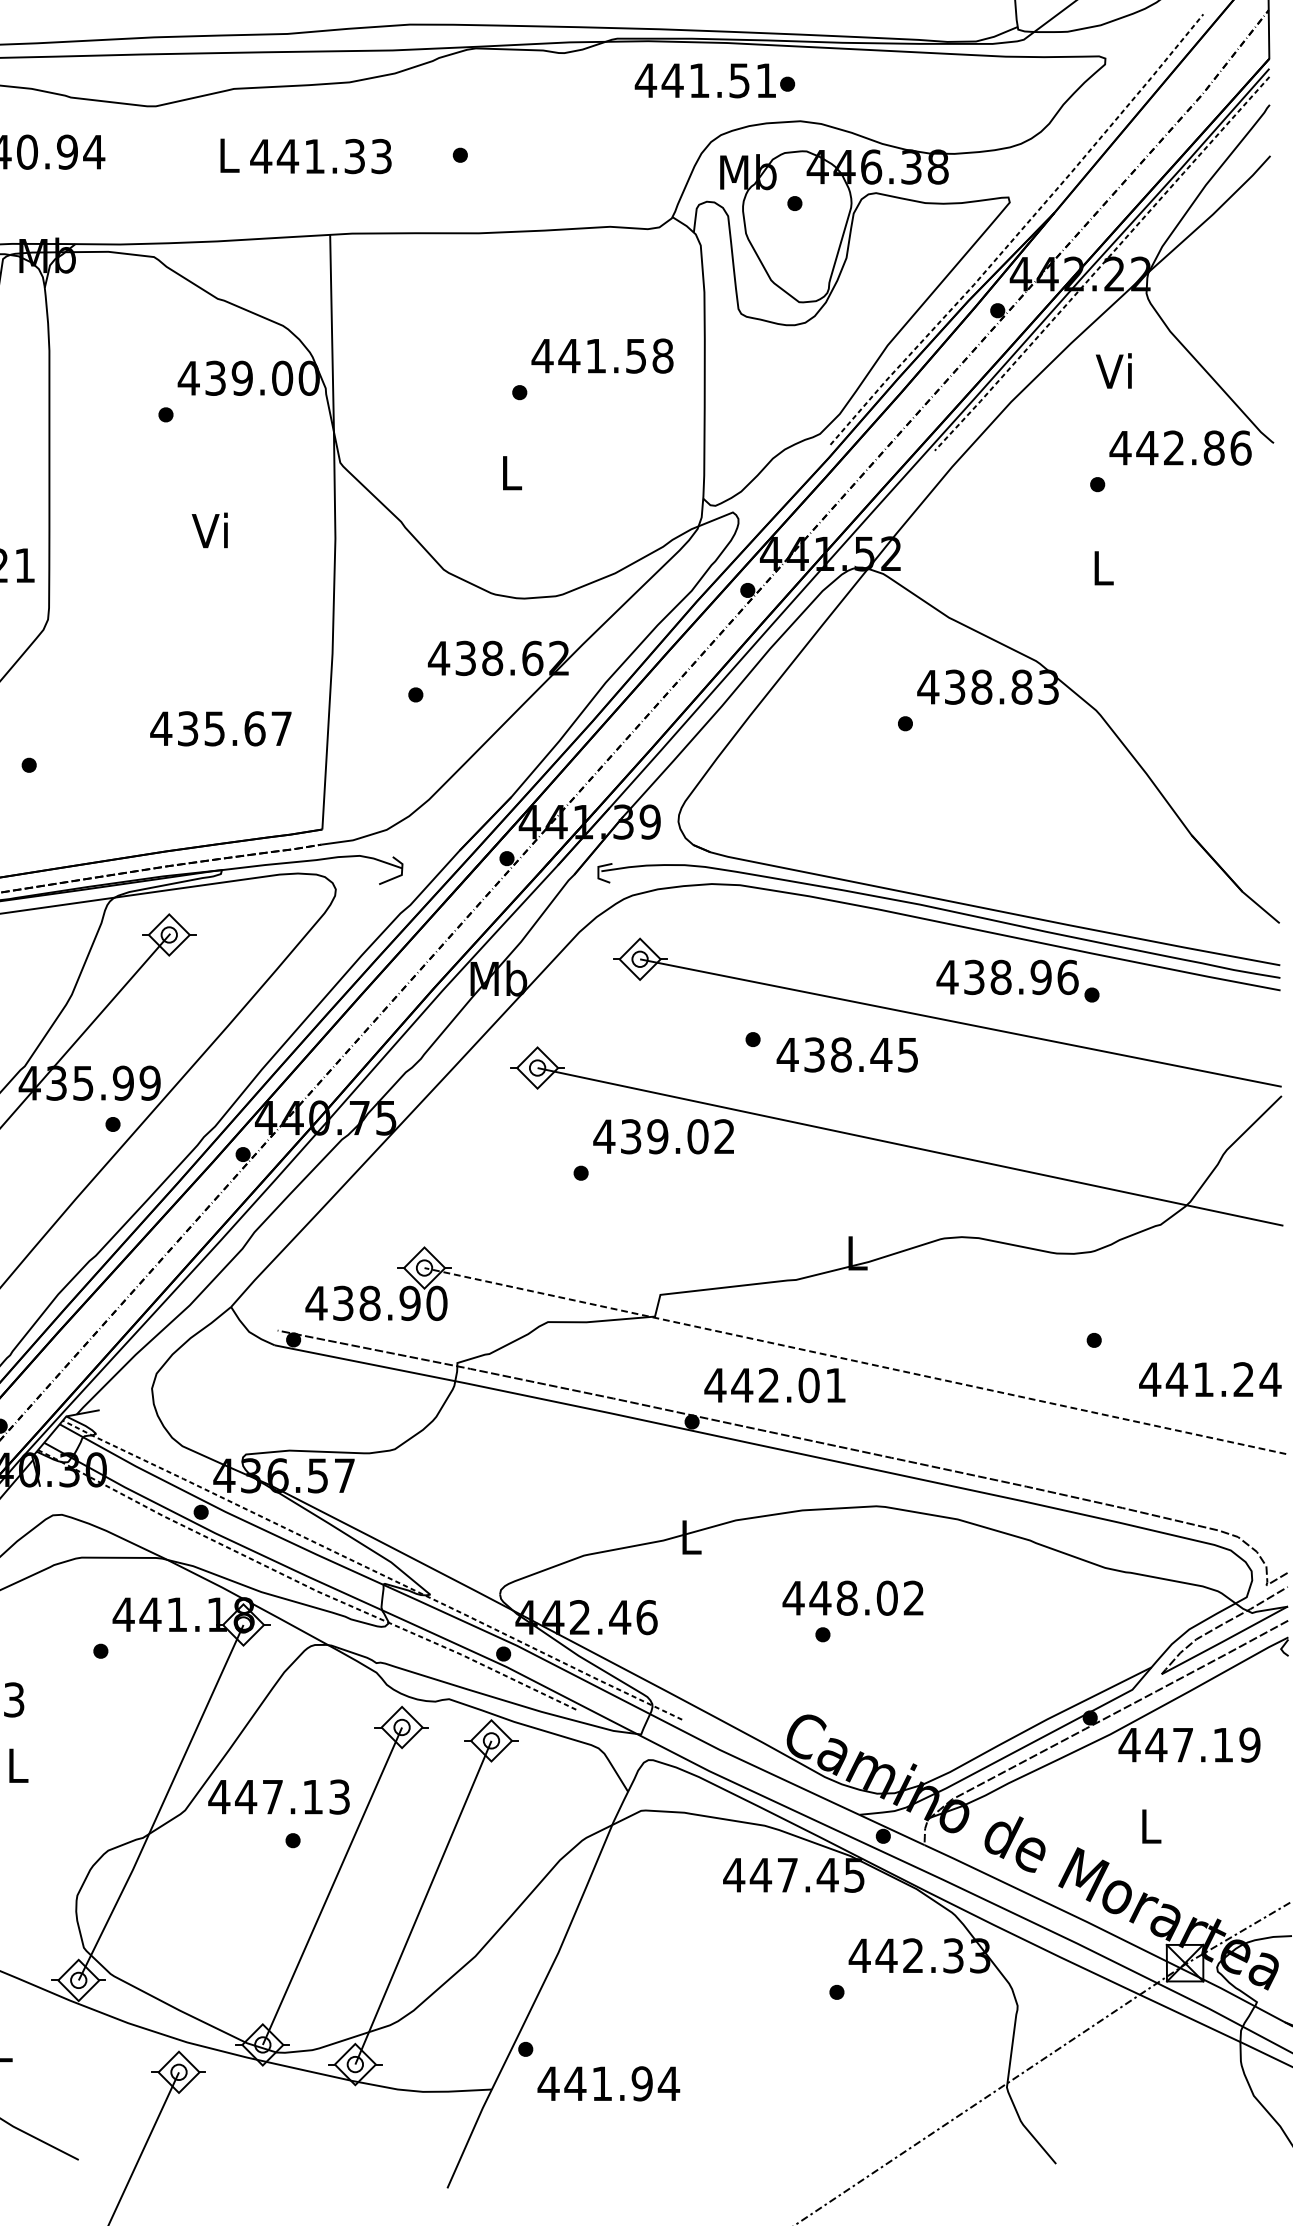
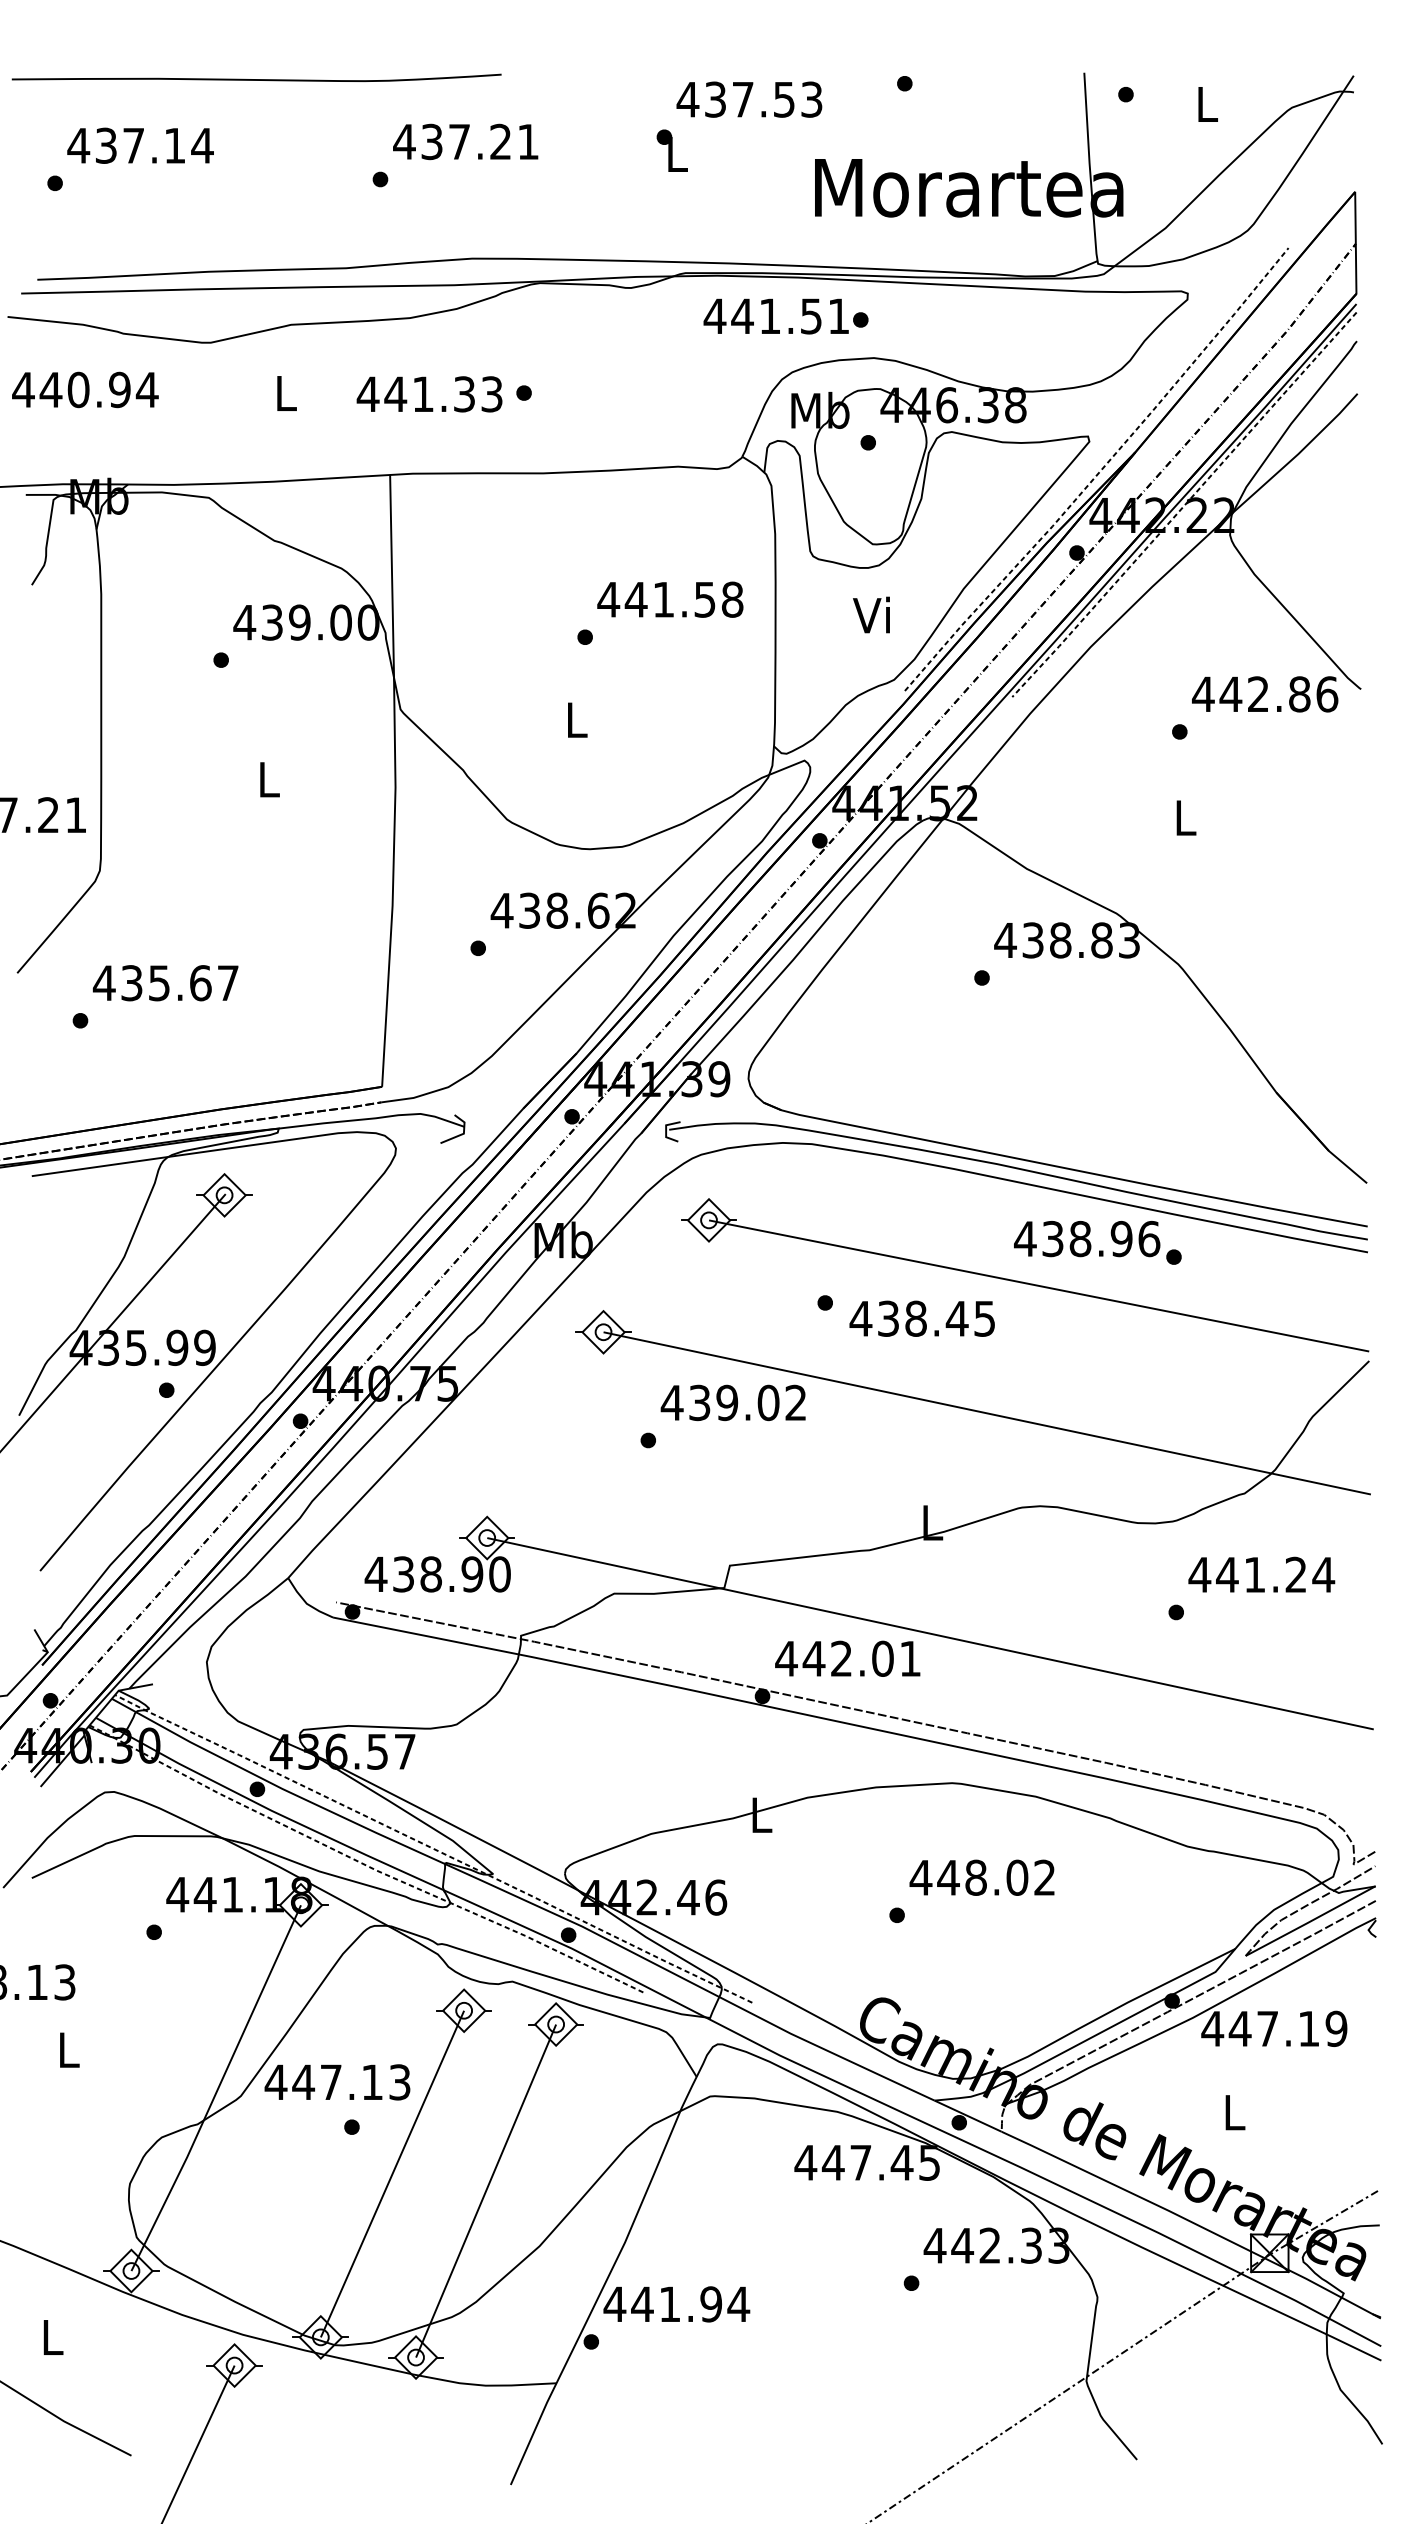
text: (320, 156) -> (429, 394), moved
text: (1113, 370) -> (871, 614), moved
text: (209, 529) -> (265, 778), Vi -> L
text: (220, 729) -> (165, 983), moved
line: (855, 1360) -> (930, 1633), dashed -> solid
text: (1210, 1379) -> (1261, 1574), moved
text: (852, 1597) -> (981, 1877), moved
text: (608, 2083) -> (676, 2304), moved

